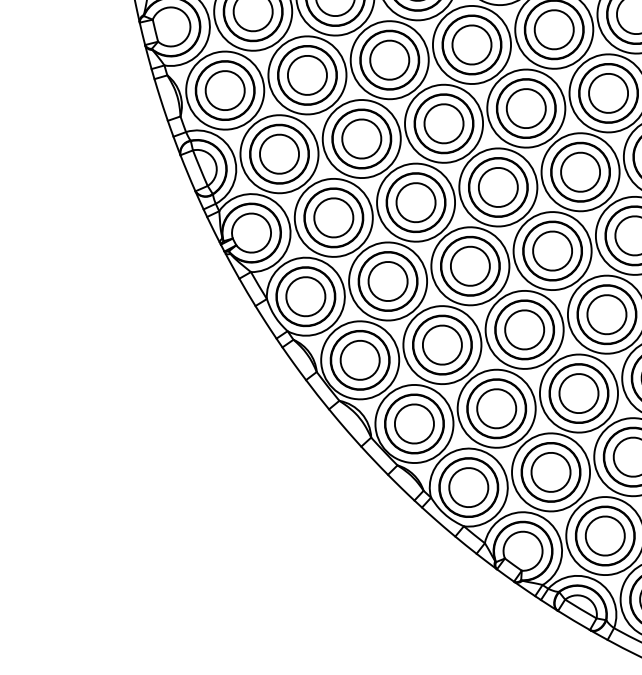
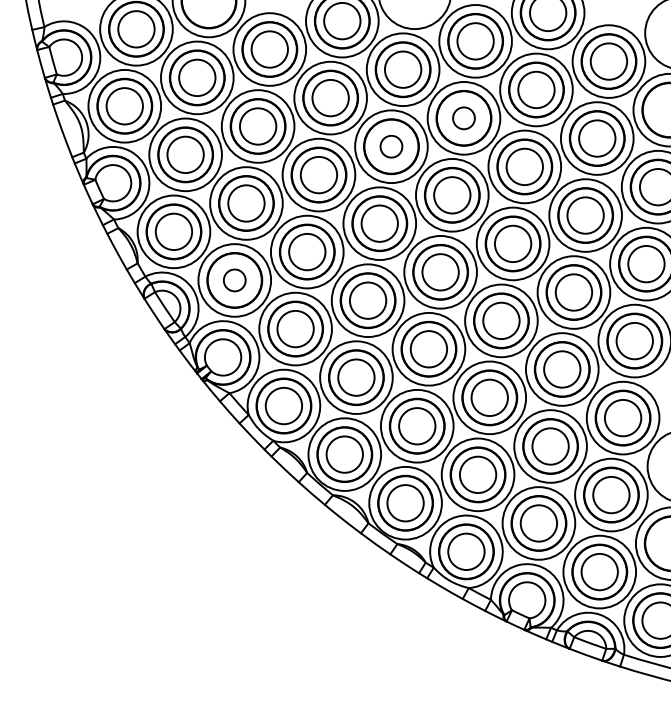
circle: (553, 29) -> (463, 118), size x0.6
circle: (472, 44) -> (391, 146), size x0.6
circle: (279, 154) -> (234, 280), size x0.6

